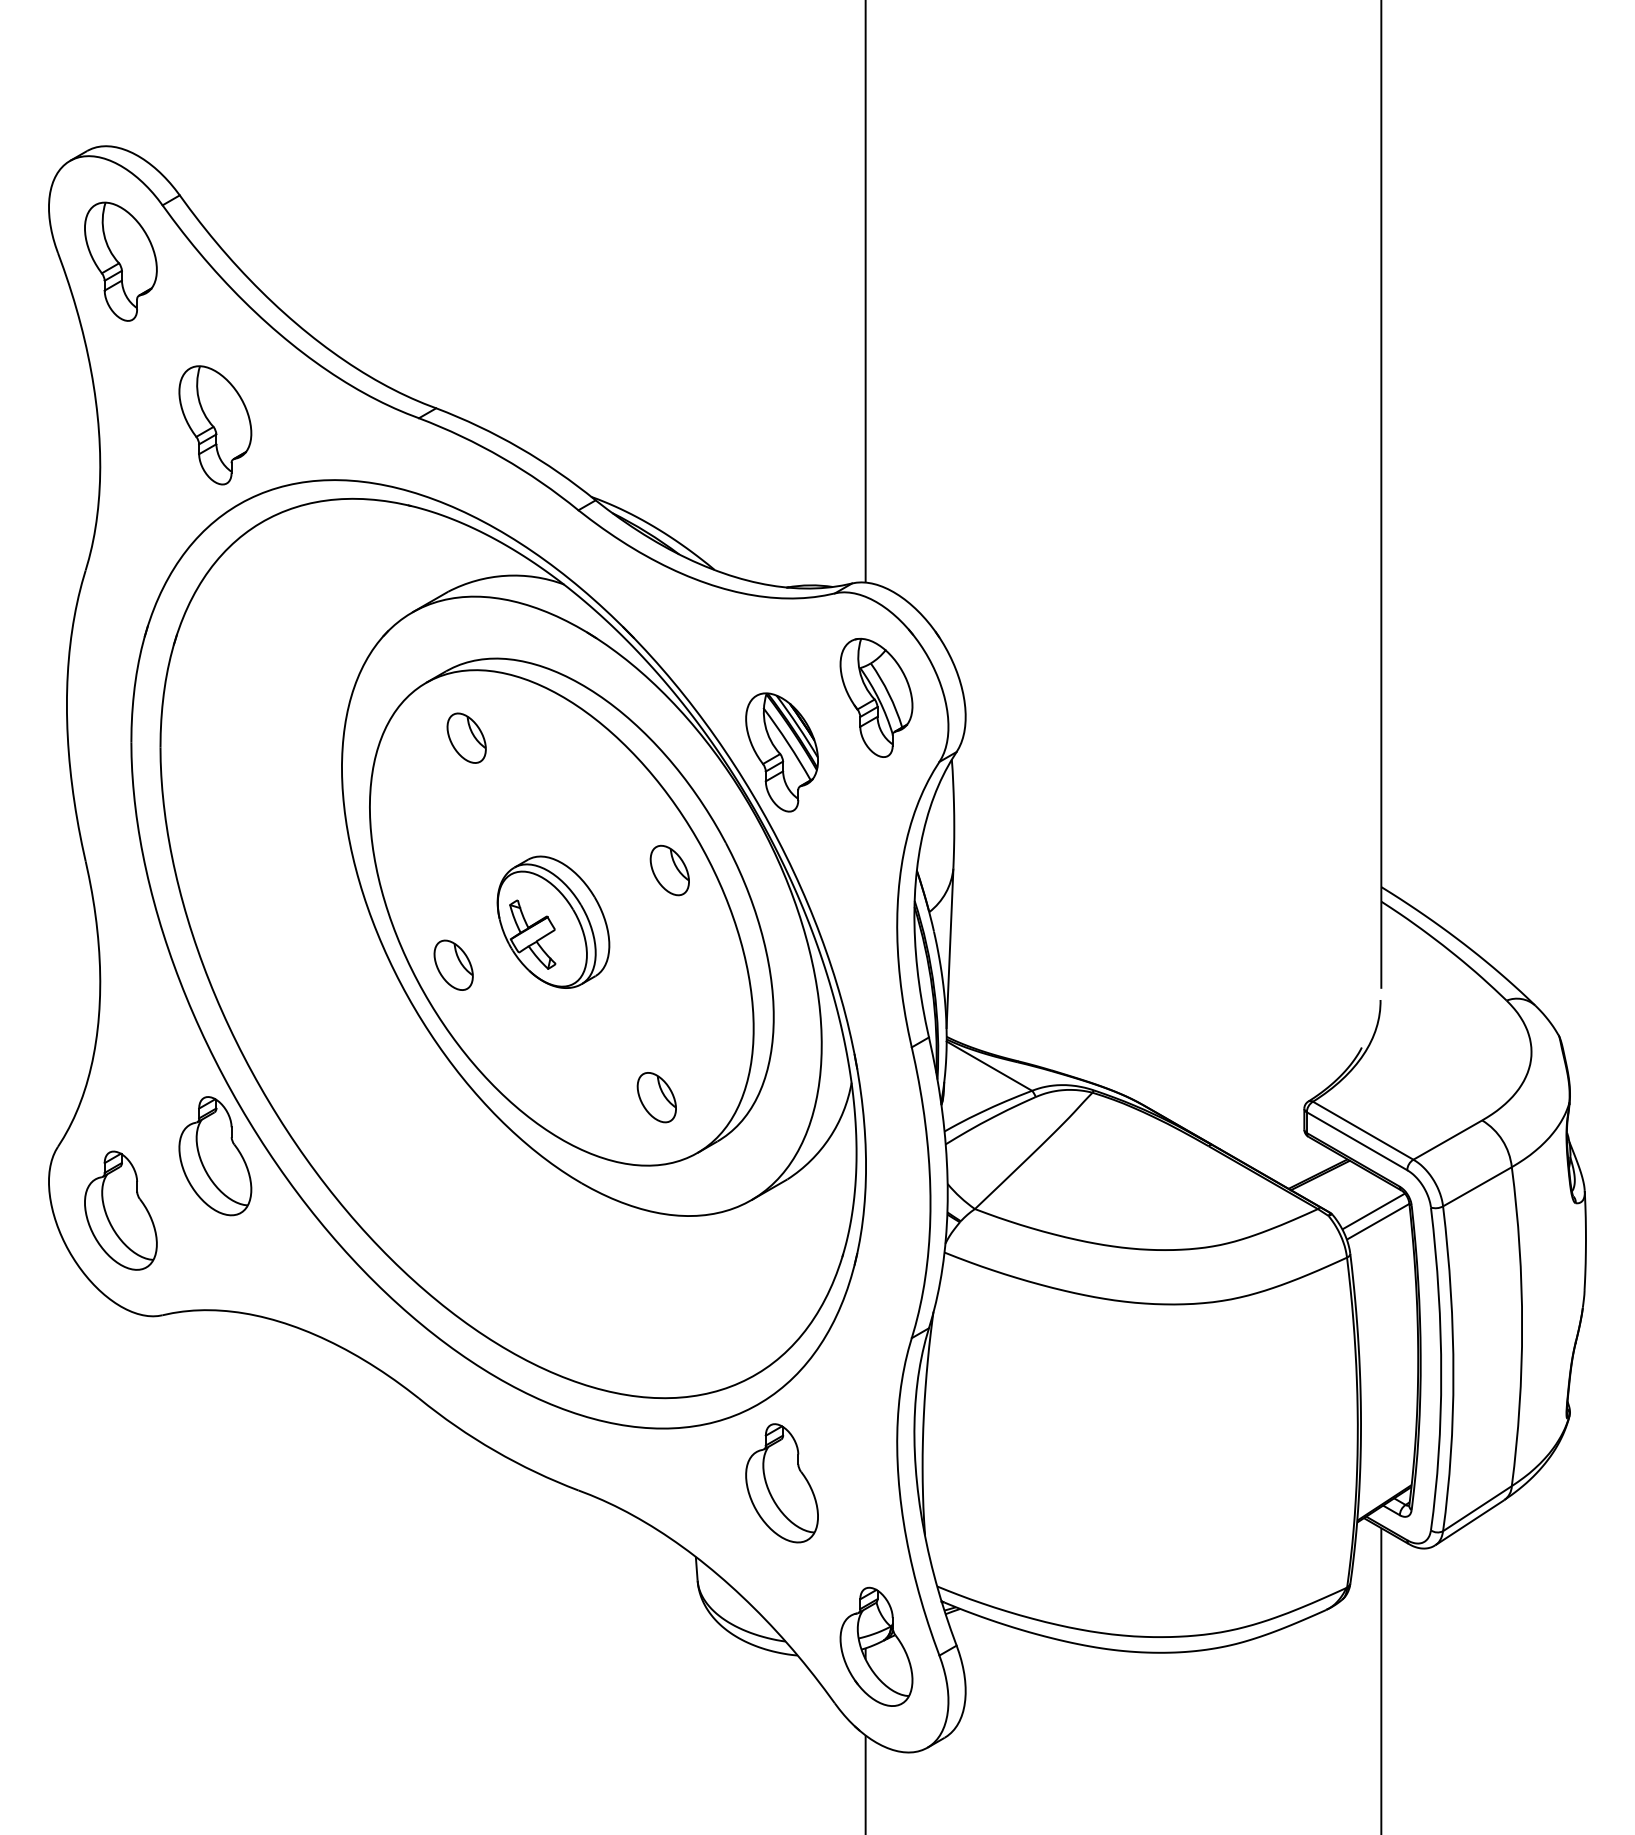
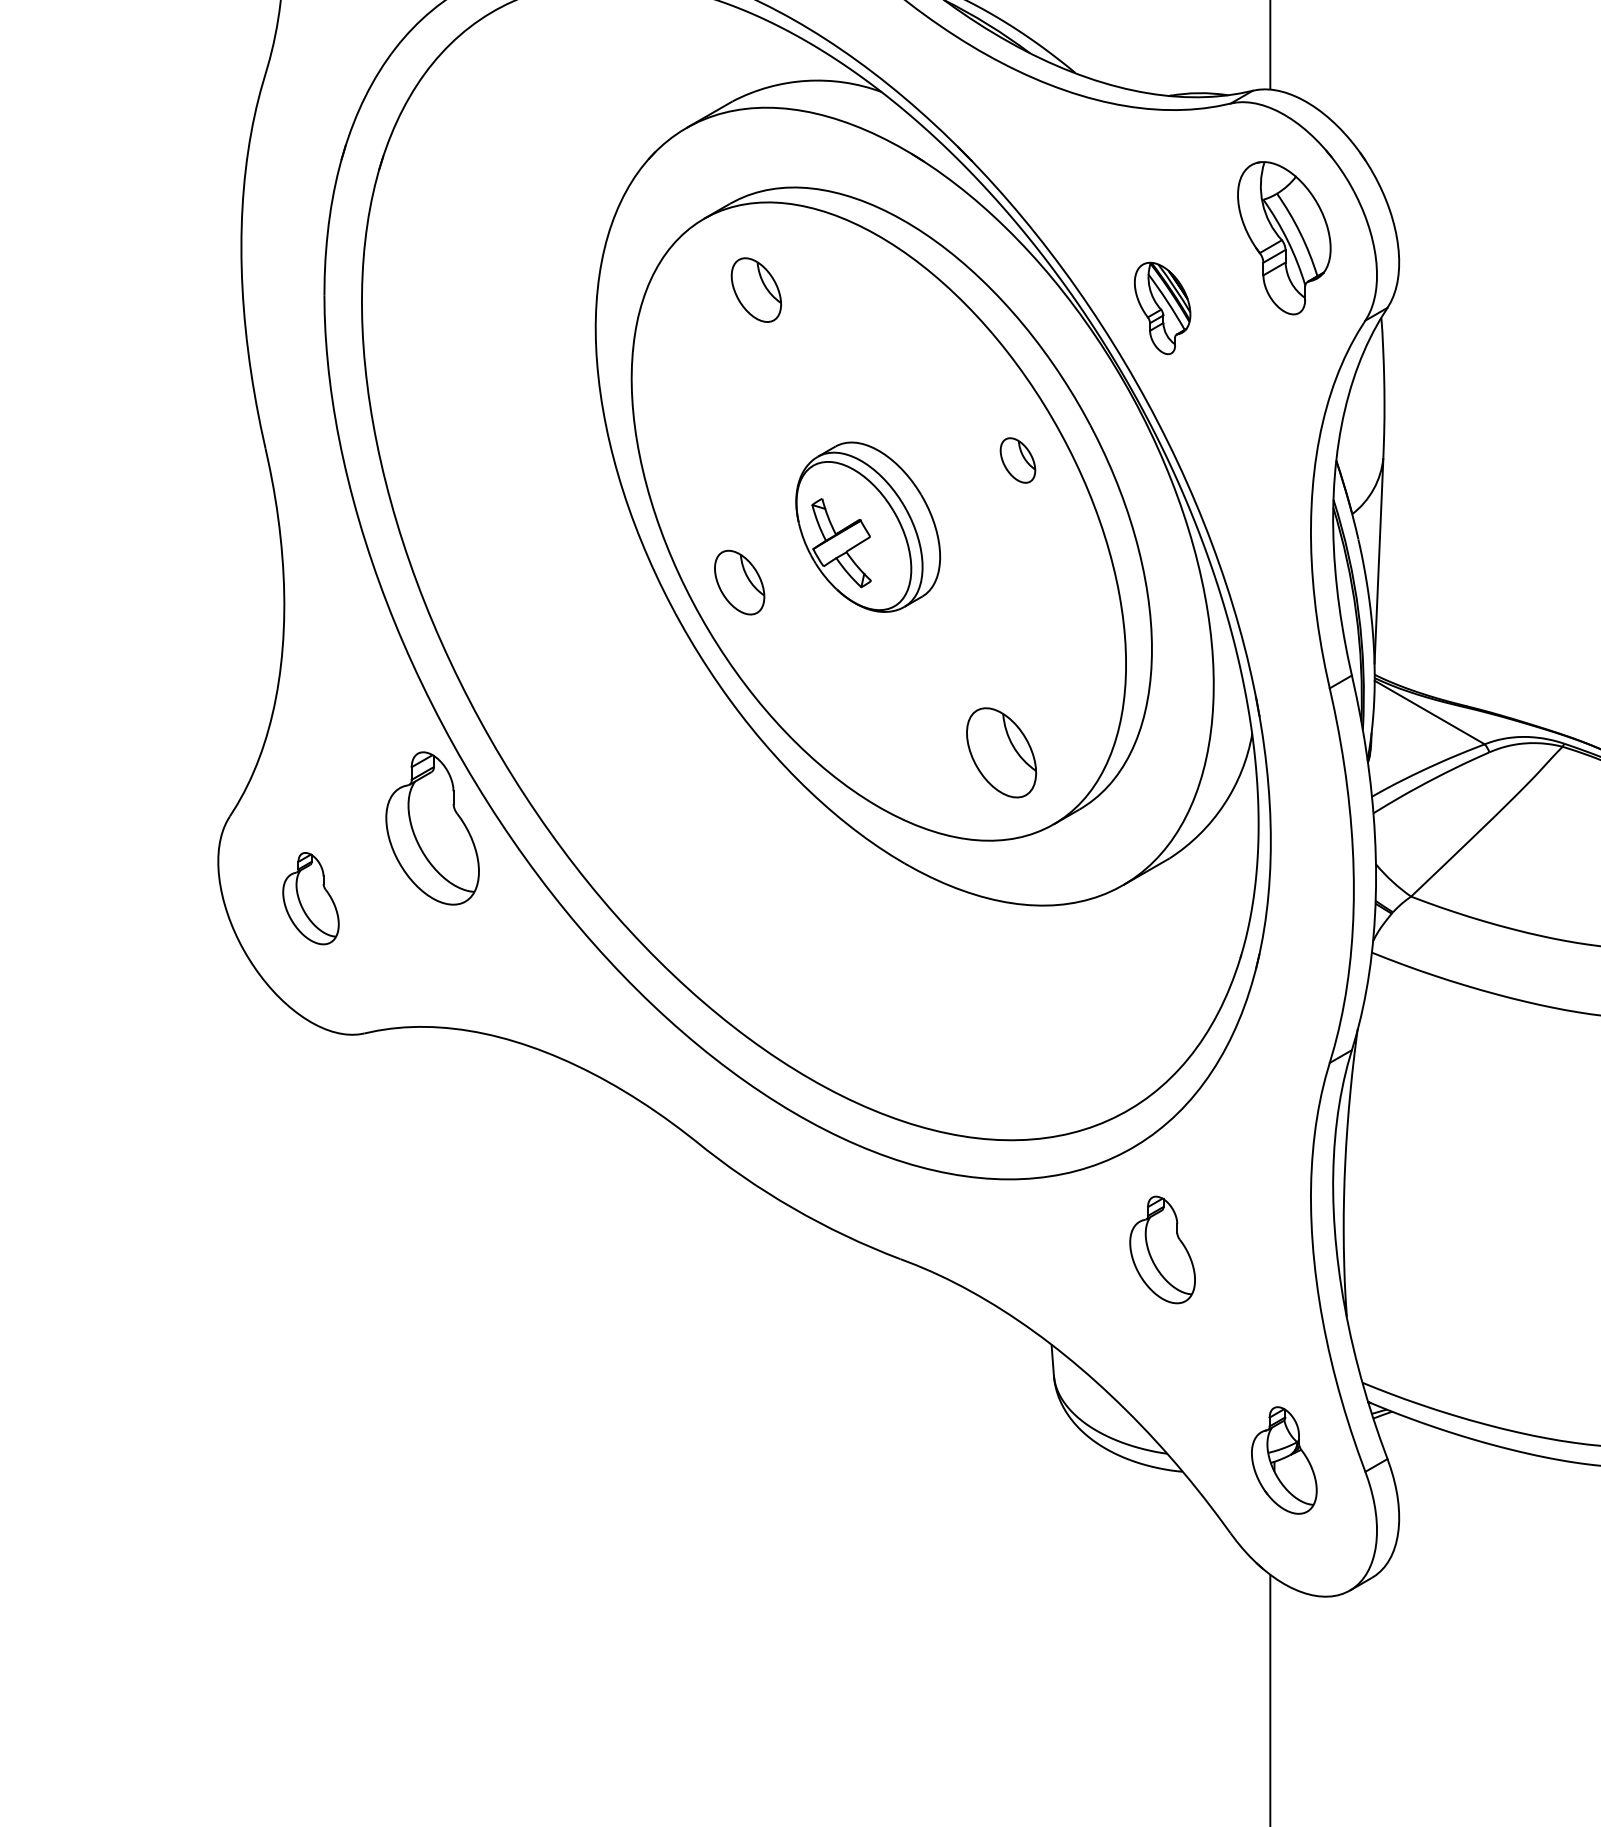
part: (781, 752) -> (1161, 308), size x0.6
part: (669, 870) -> (1017, 460), size x0.7
part: (656, 1097) -> (1000, 752), size x1.4
part: (120, 1210) -> (310, 898), size x0.6
part: (781, 1483) -> (1161, 1250), size x0.7
part: (876, 1646) -> (1284, 1460), size x0.7

